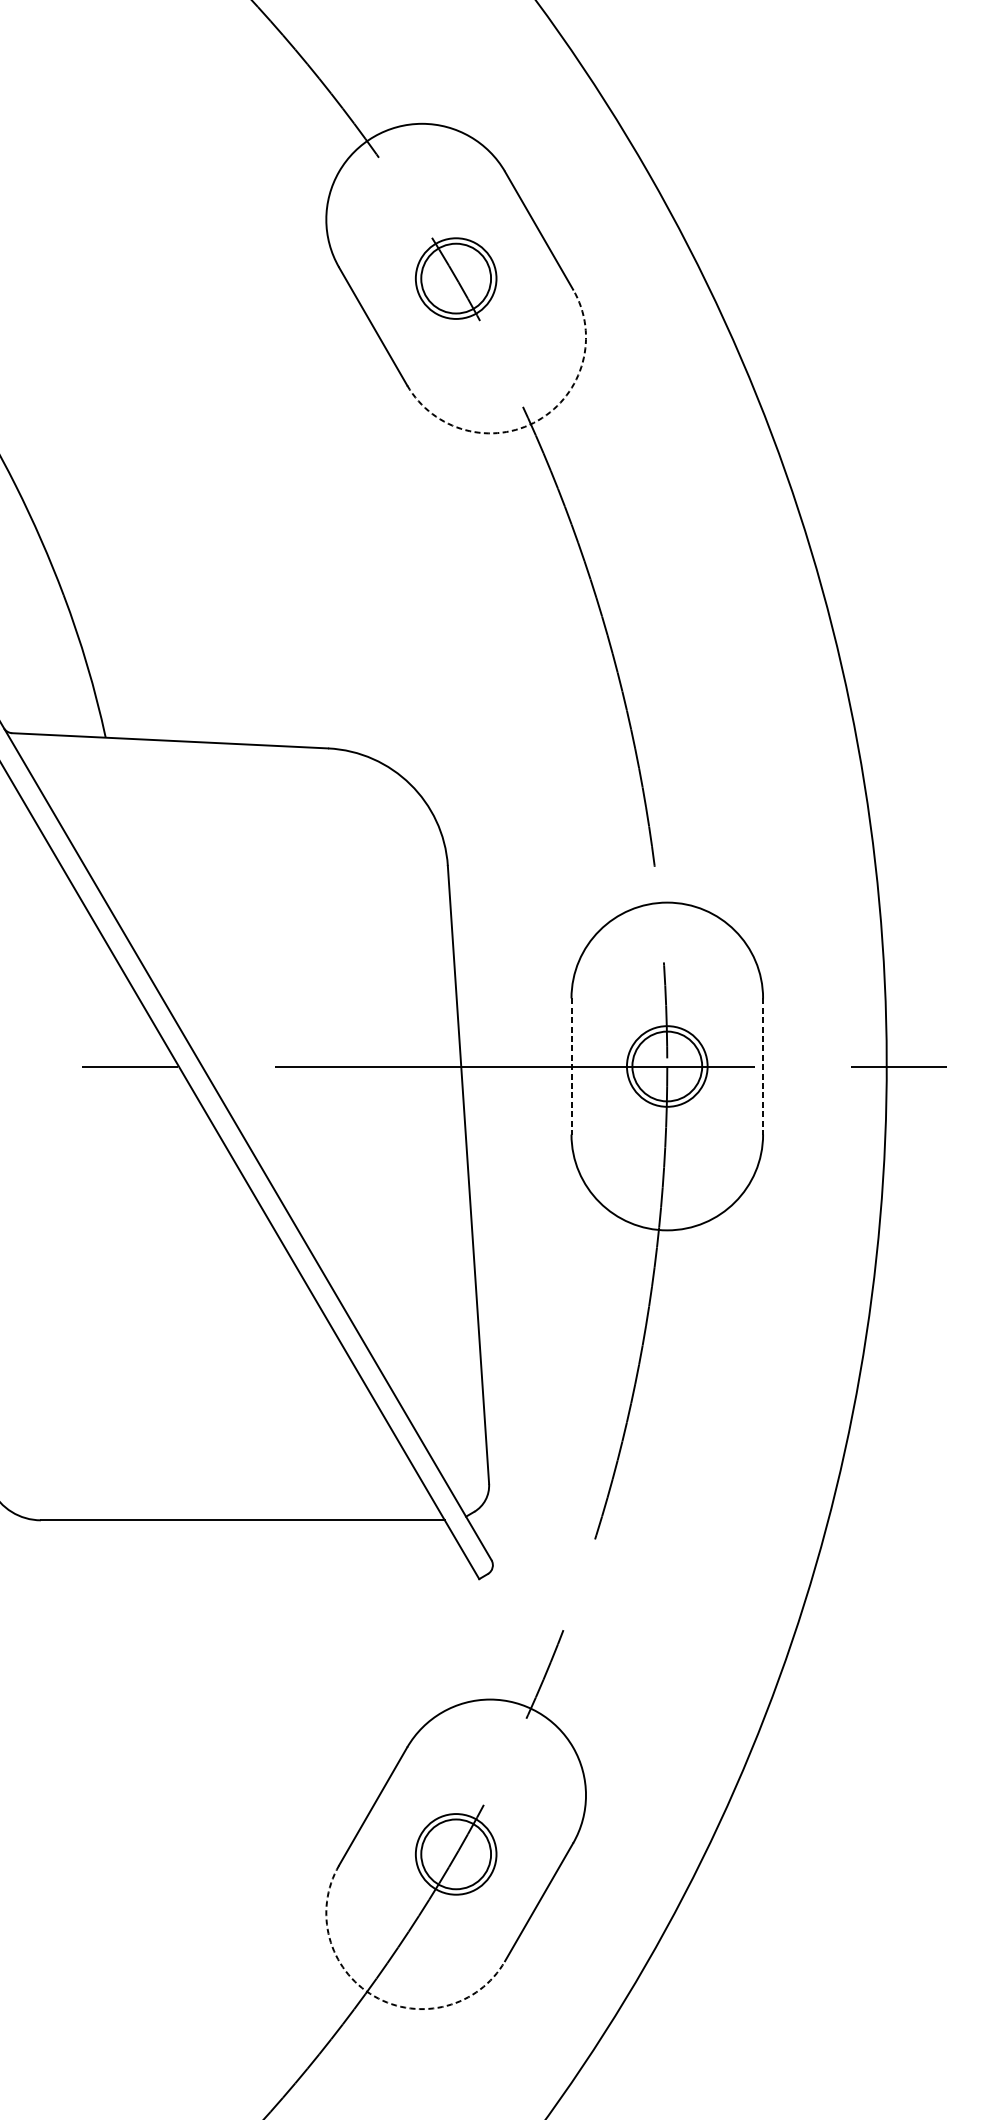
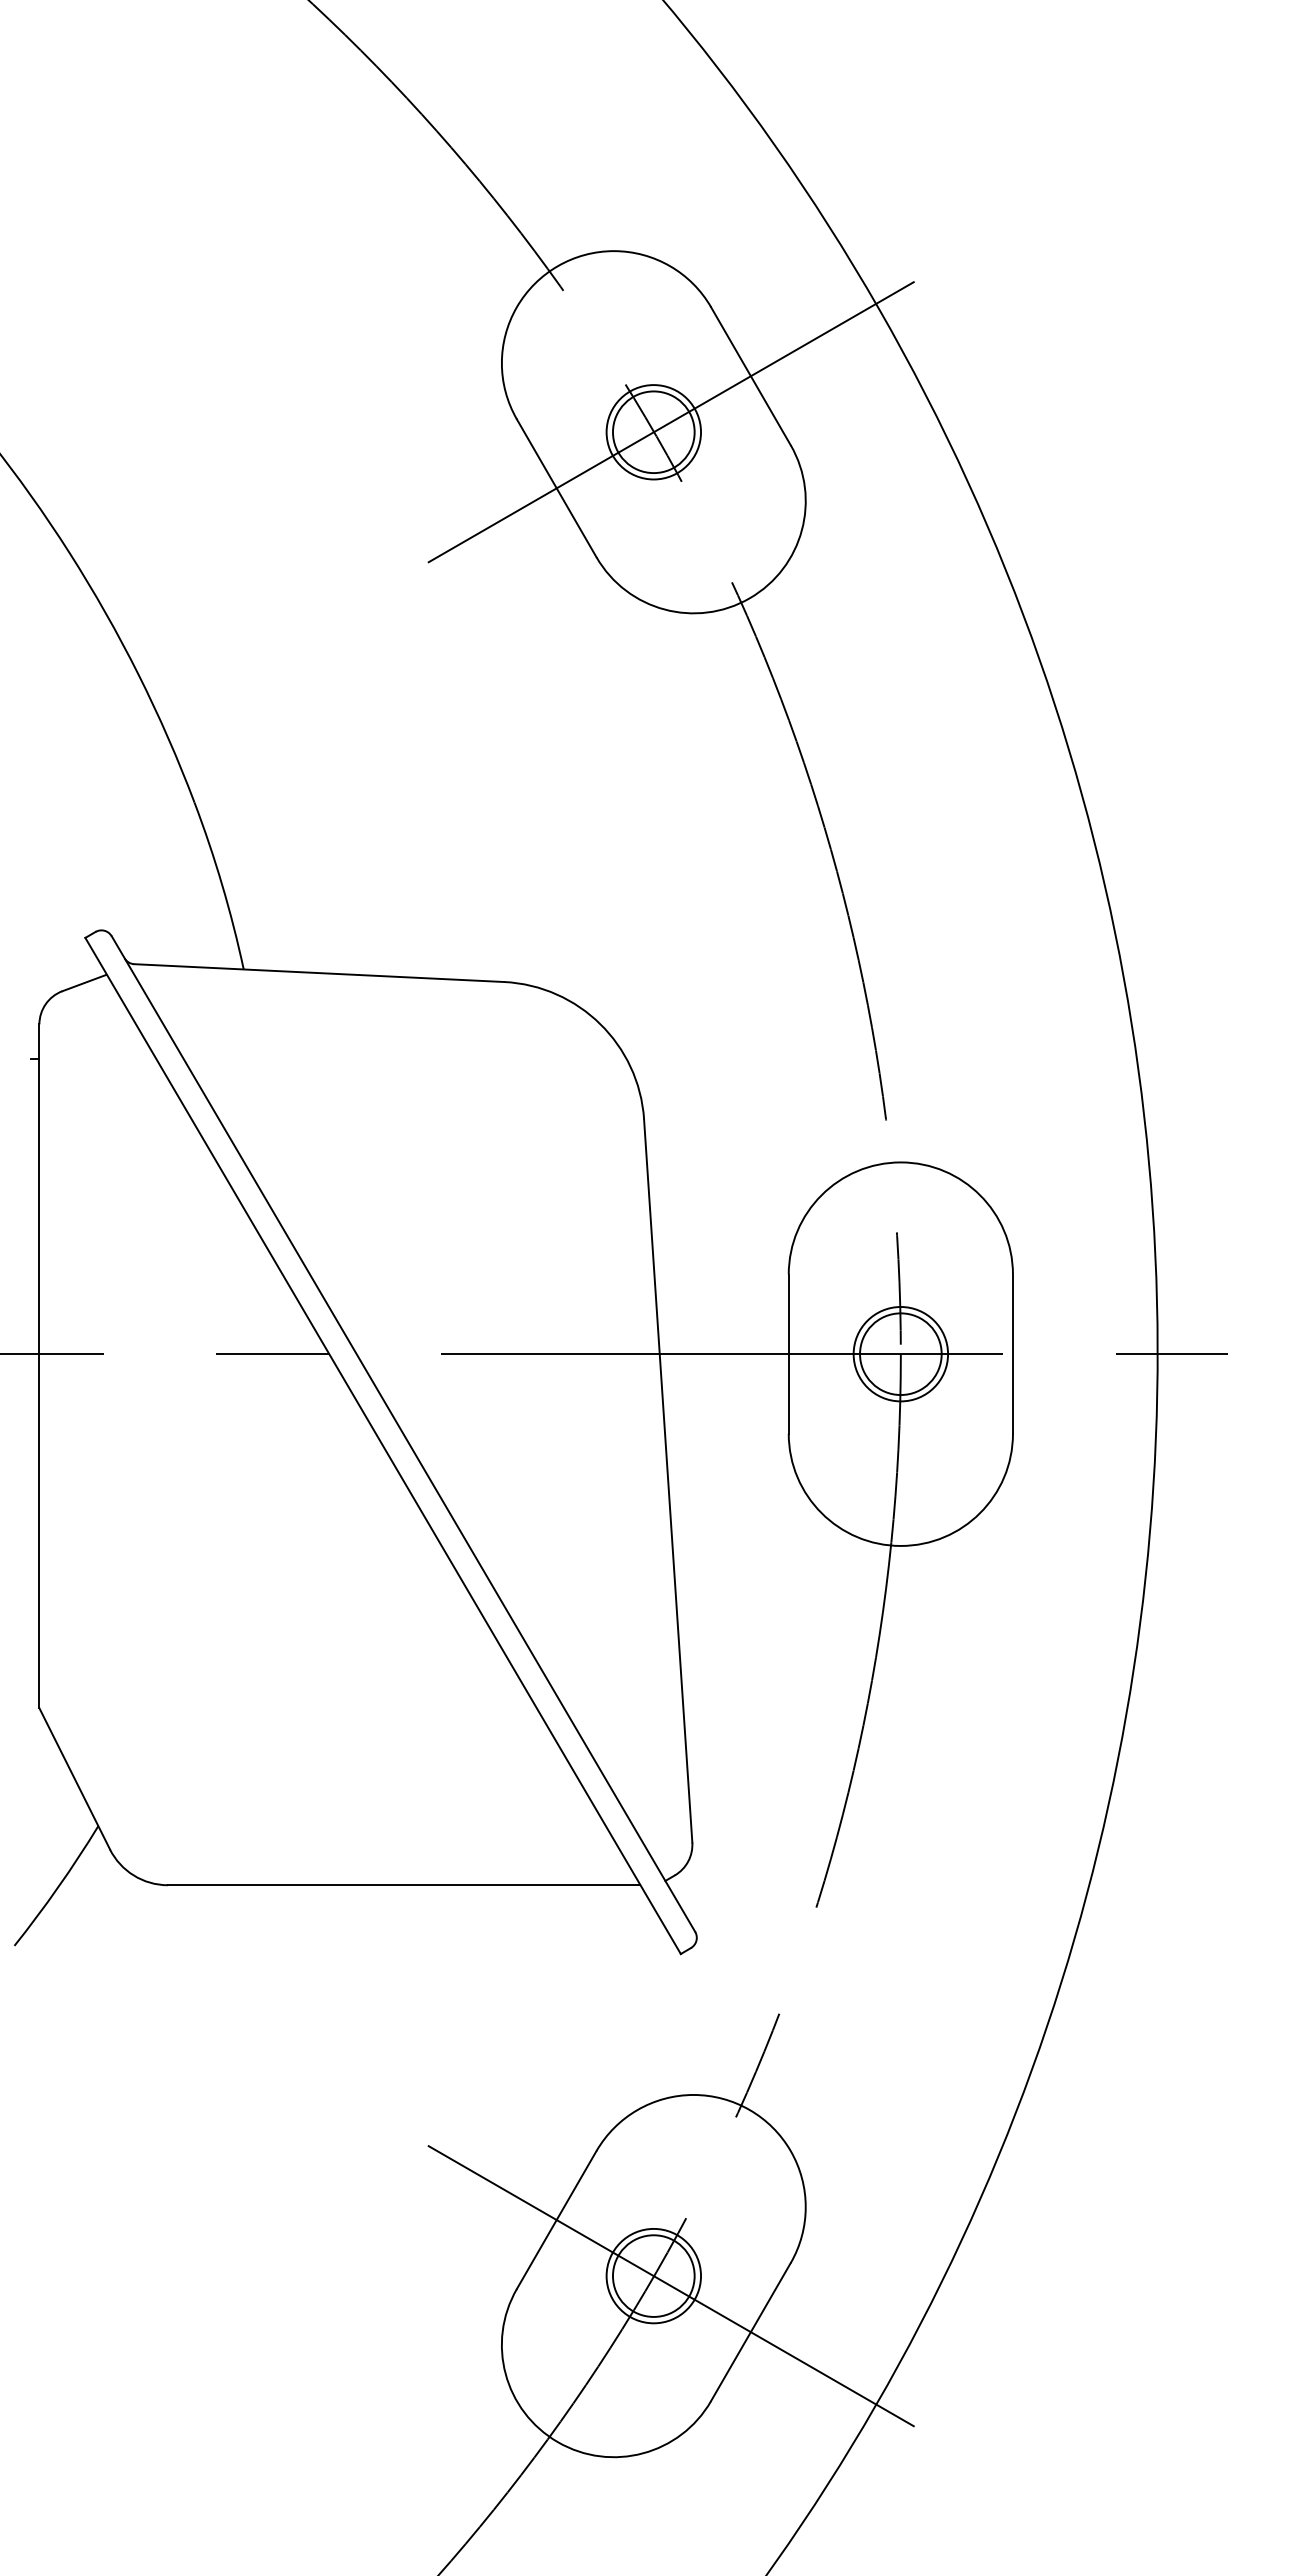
line: (455, 277) -> (653, 431), added
arc: (537, 420) -> (749, 598), dashed -> solid
line: (571, 1066) -> (788, 1354), dashed -> solid
line: (762, 1066) -> (1012, 1354), dashed -> solid
line: (455, 1853) -> (653, 2275), added
arc: (373, 1996) -> (557, 2442), dashed -> solid

